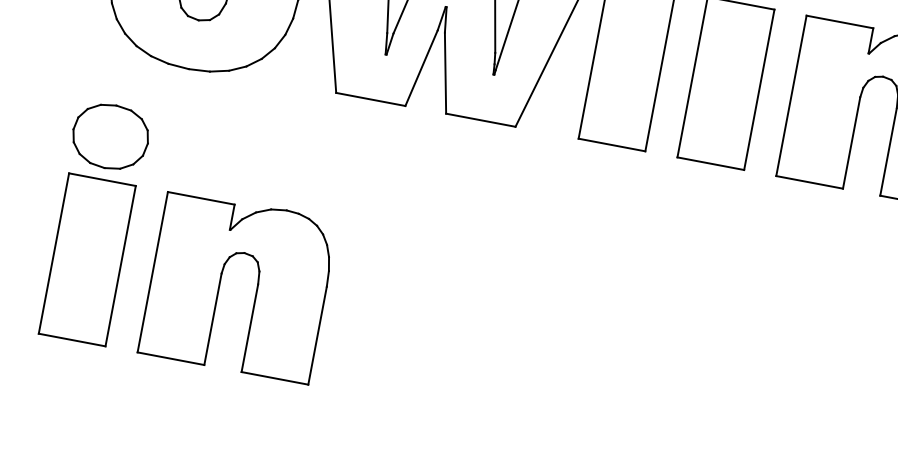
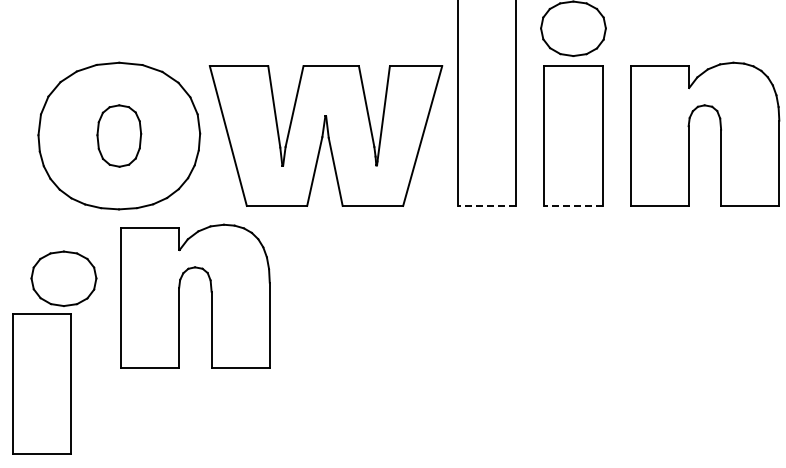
line: (611, 144) -> (486, 205), solid -> dashed
line: (709, 162) -> (572, 205), solid -> dashed
part: (86, 259) -> (41, 383), moved
part: (256, 285) -> (210, 292), moved

